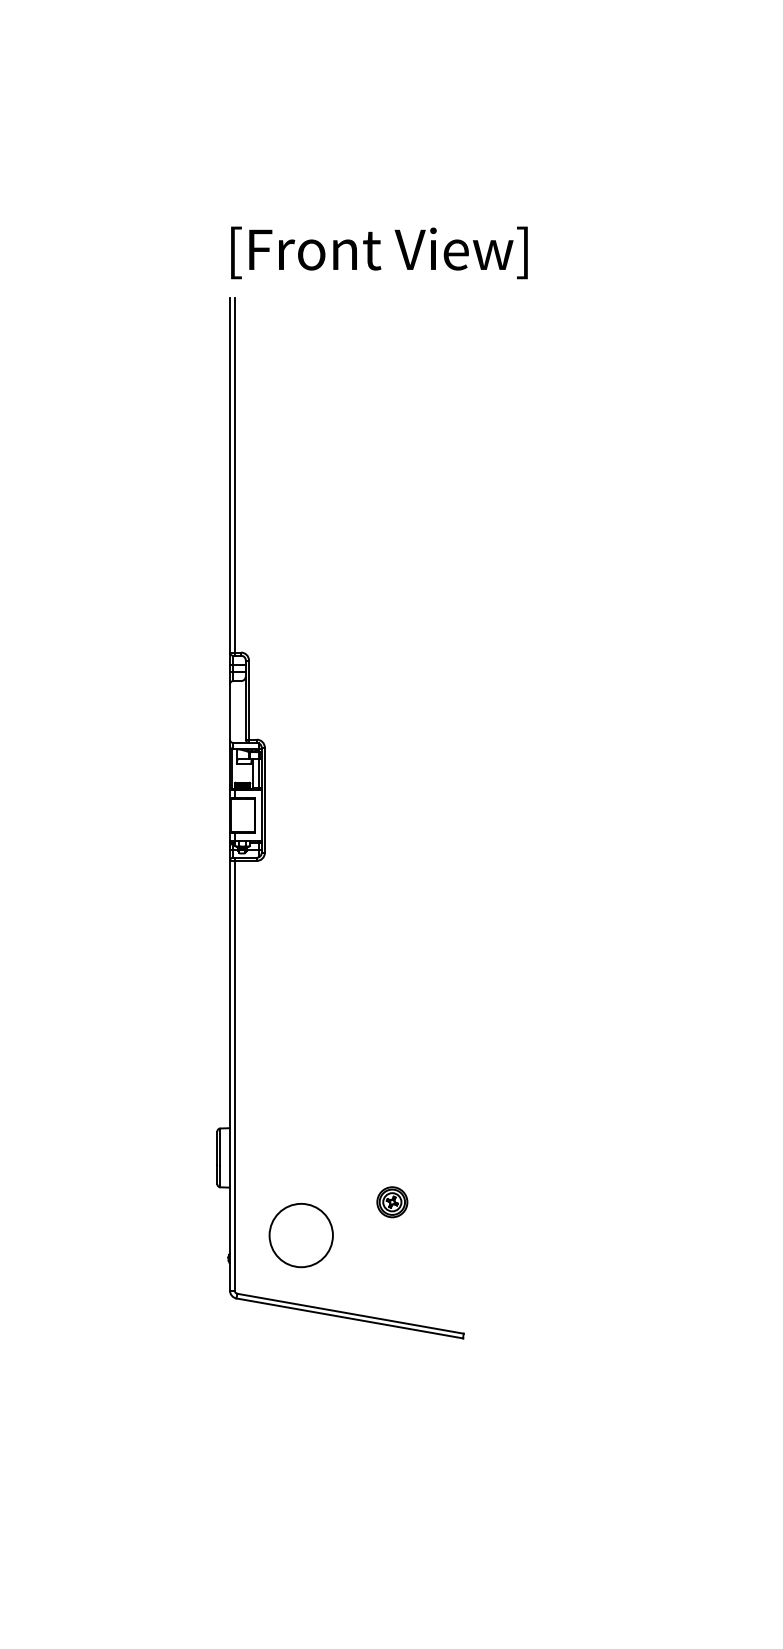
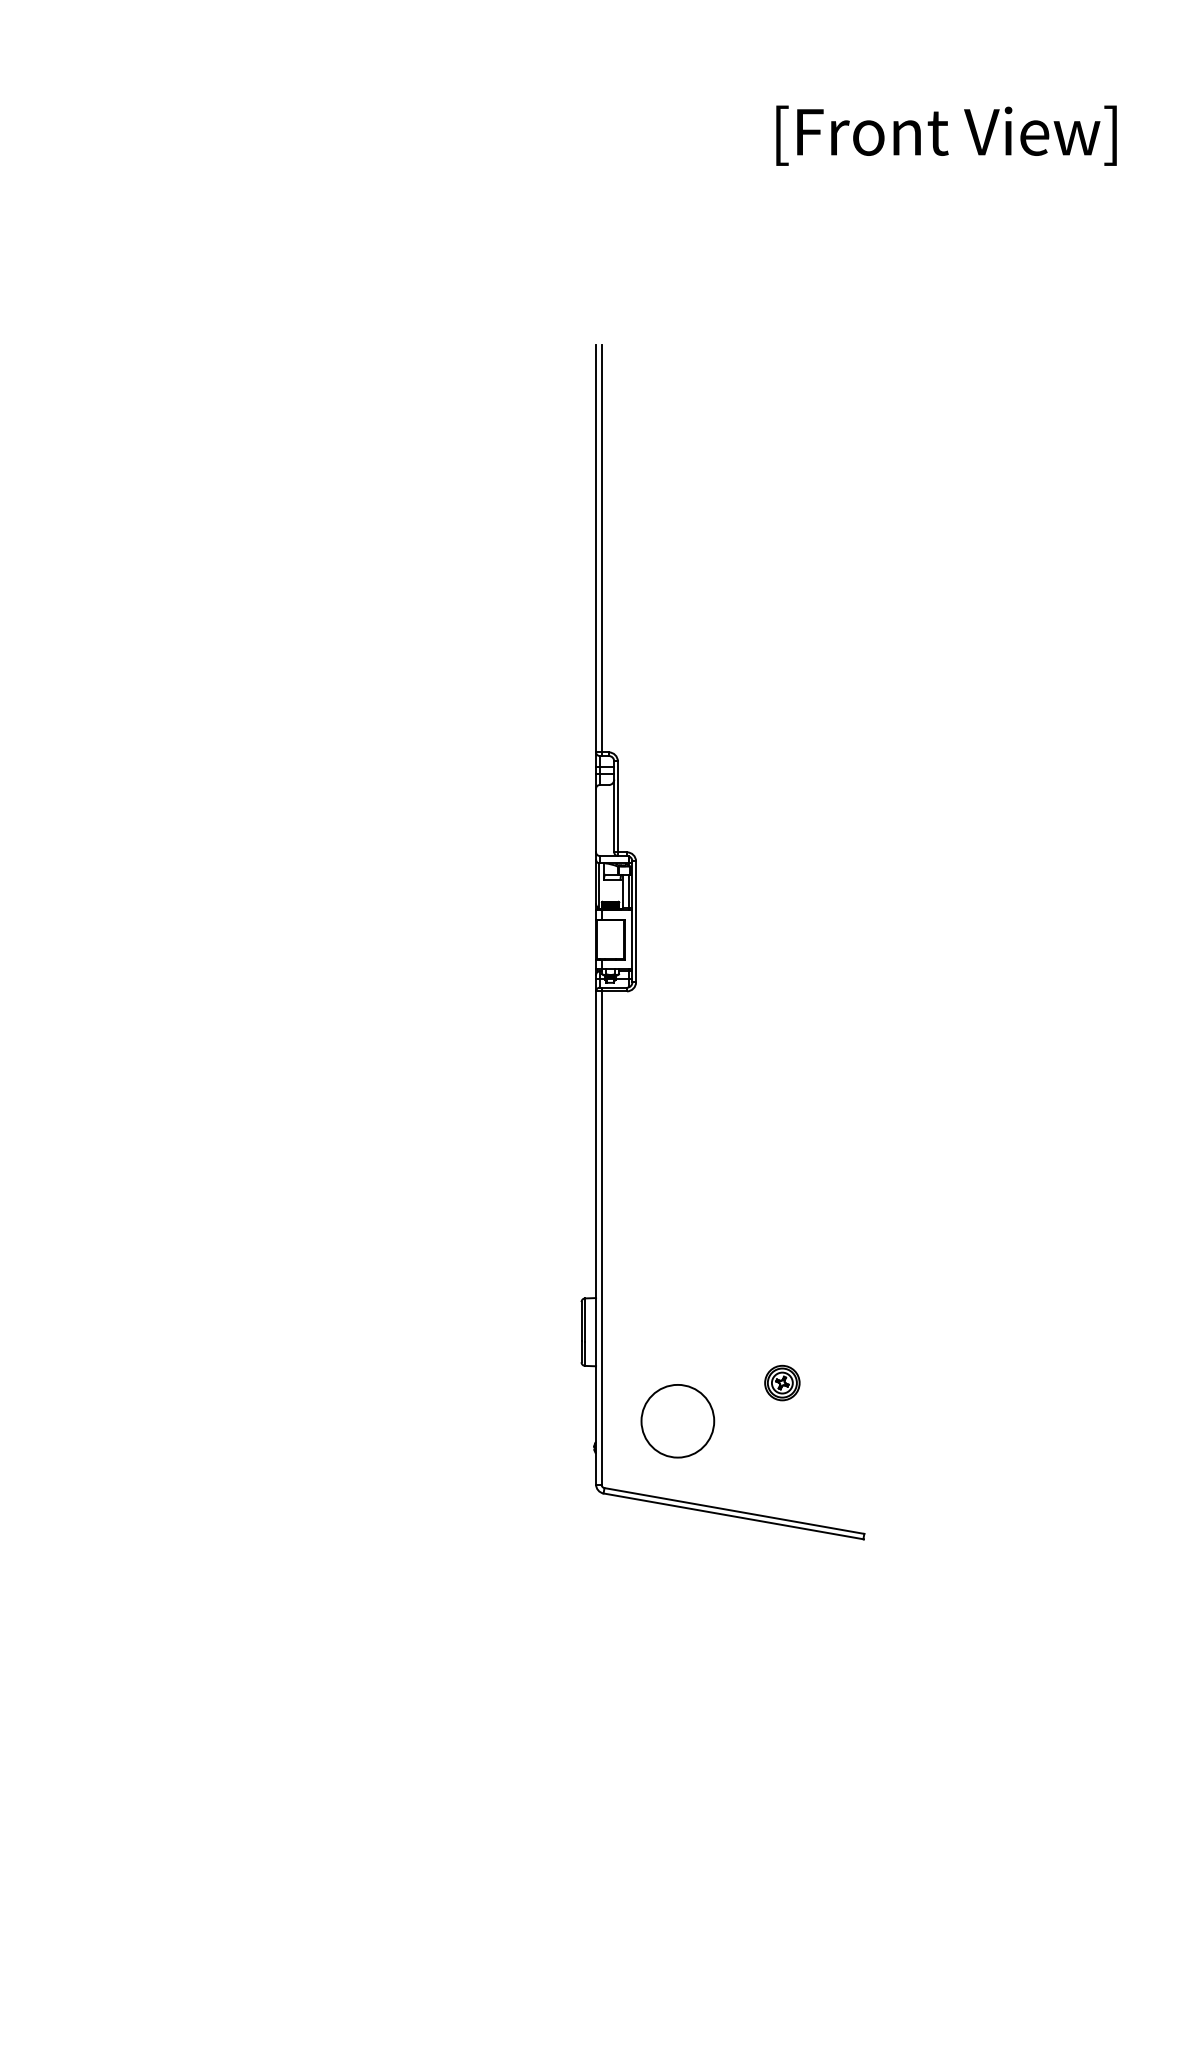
text: (379, 252) -> (946, 135), moved

